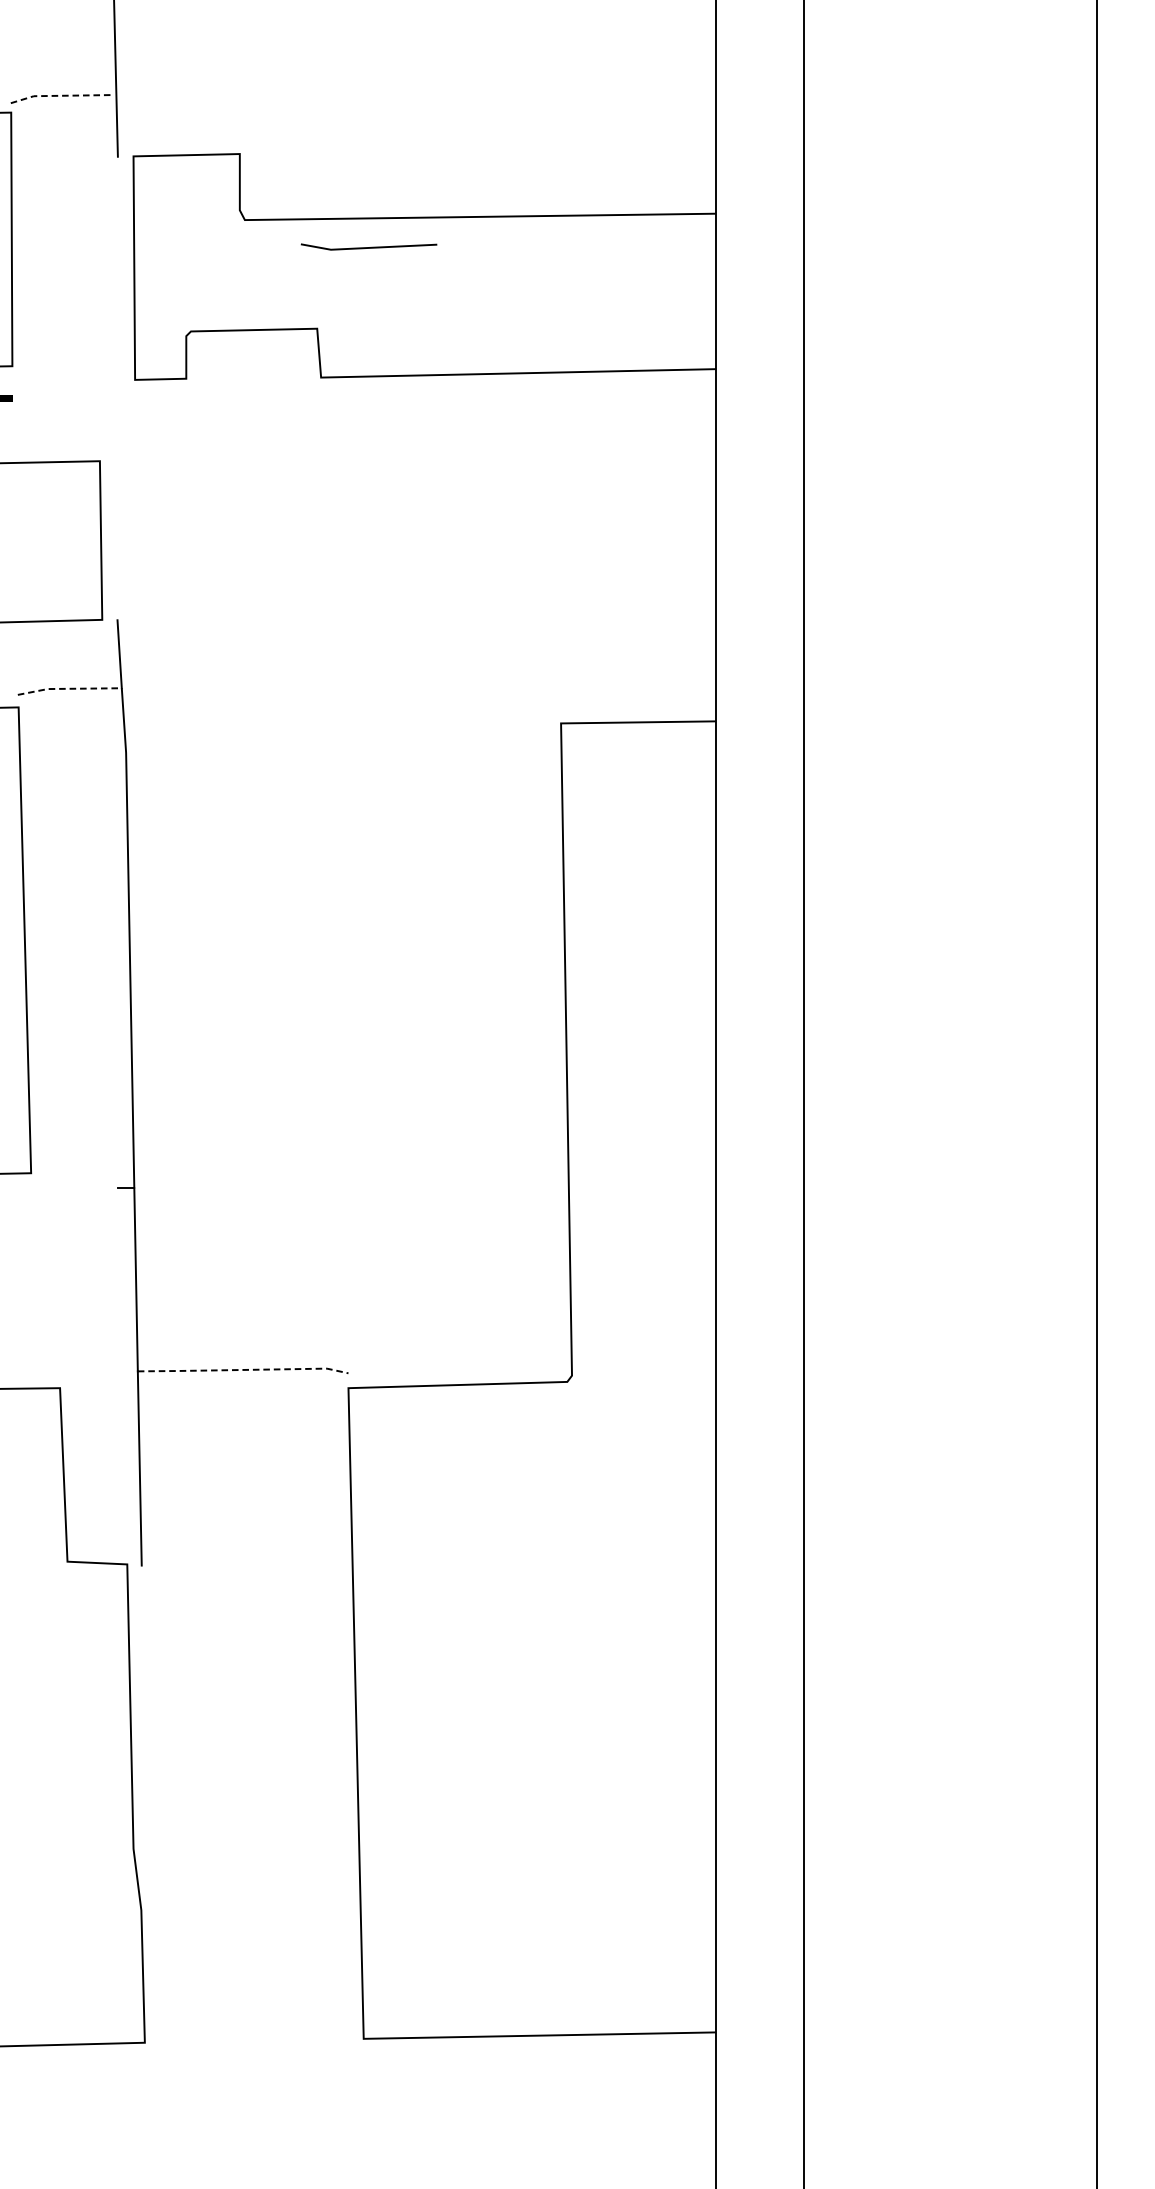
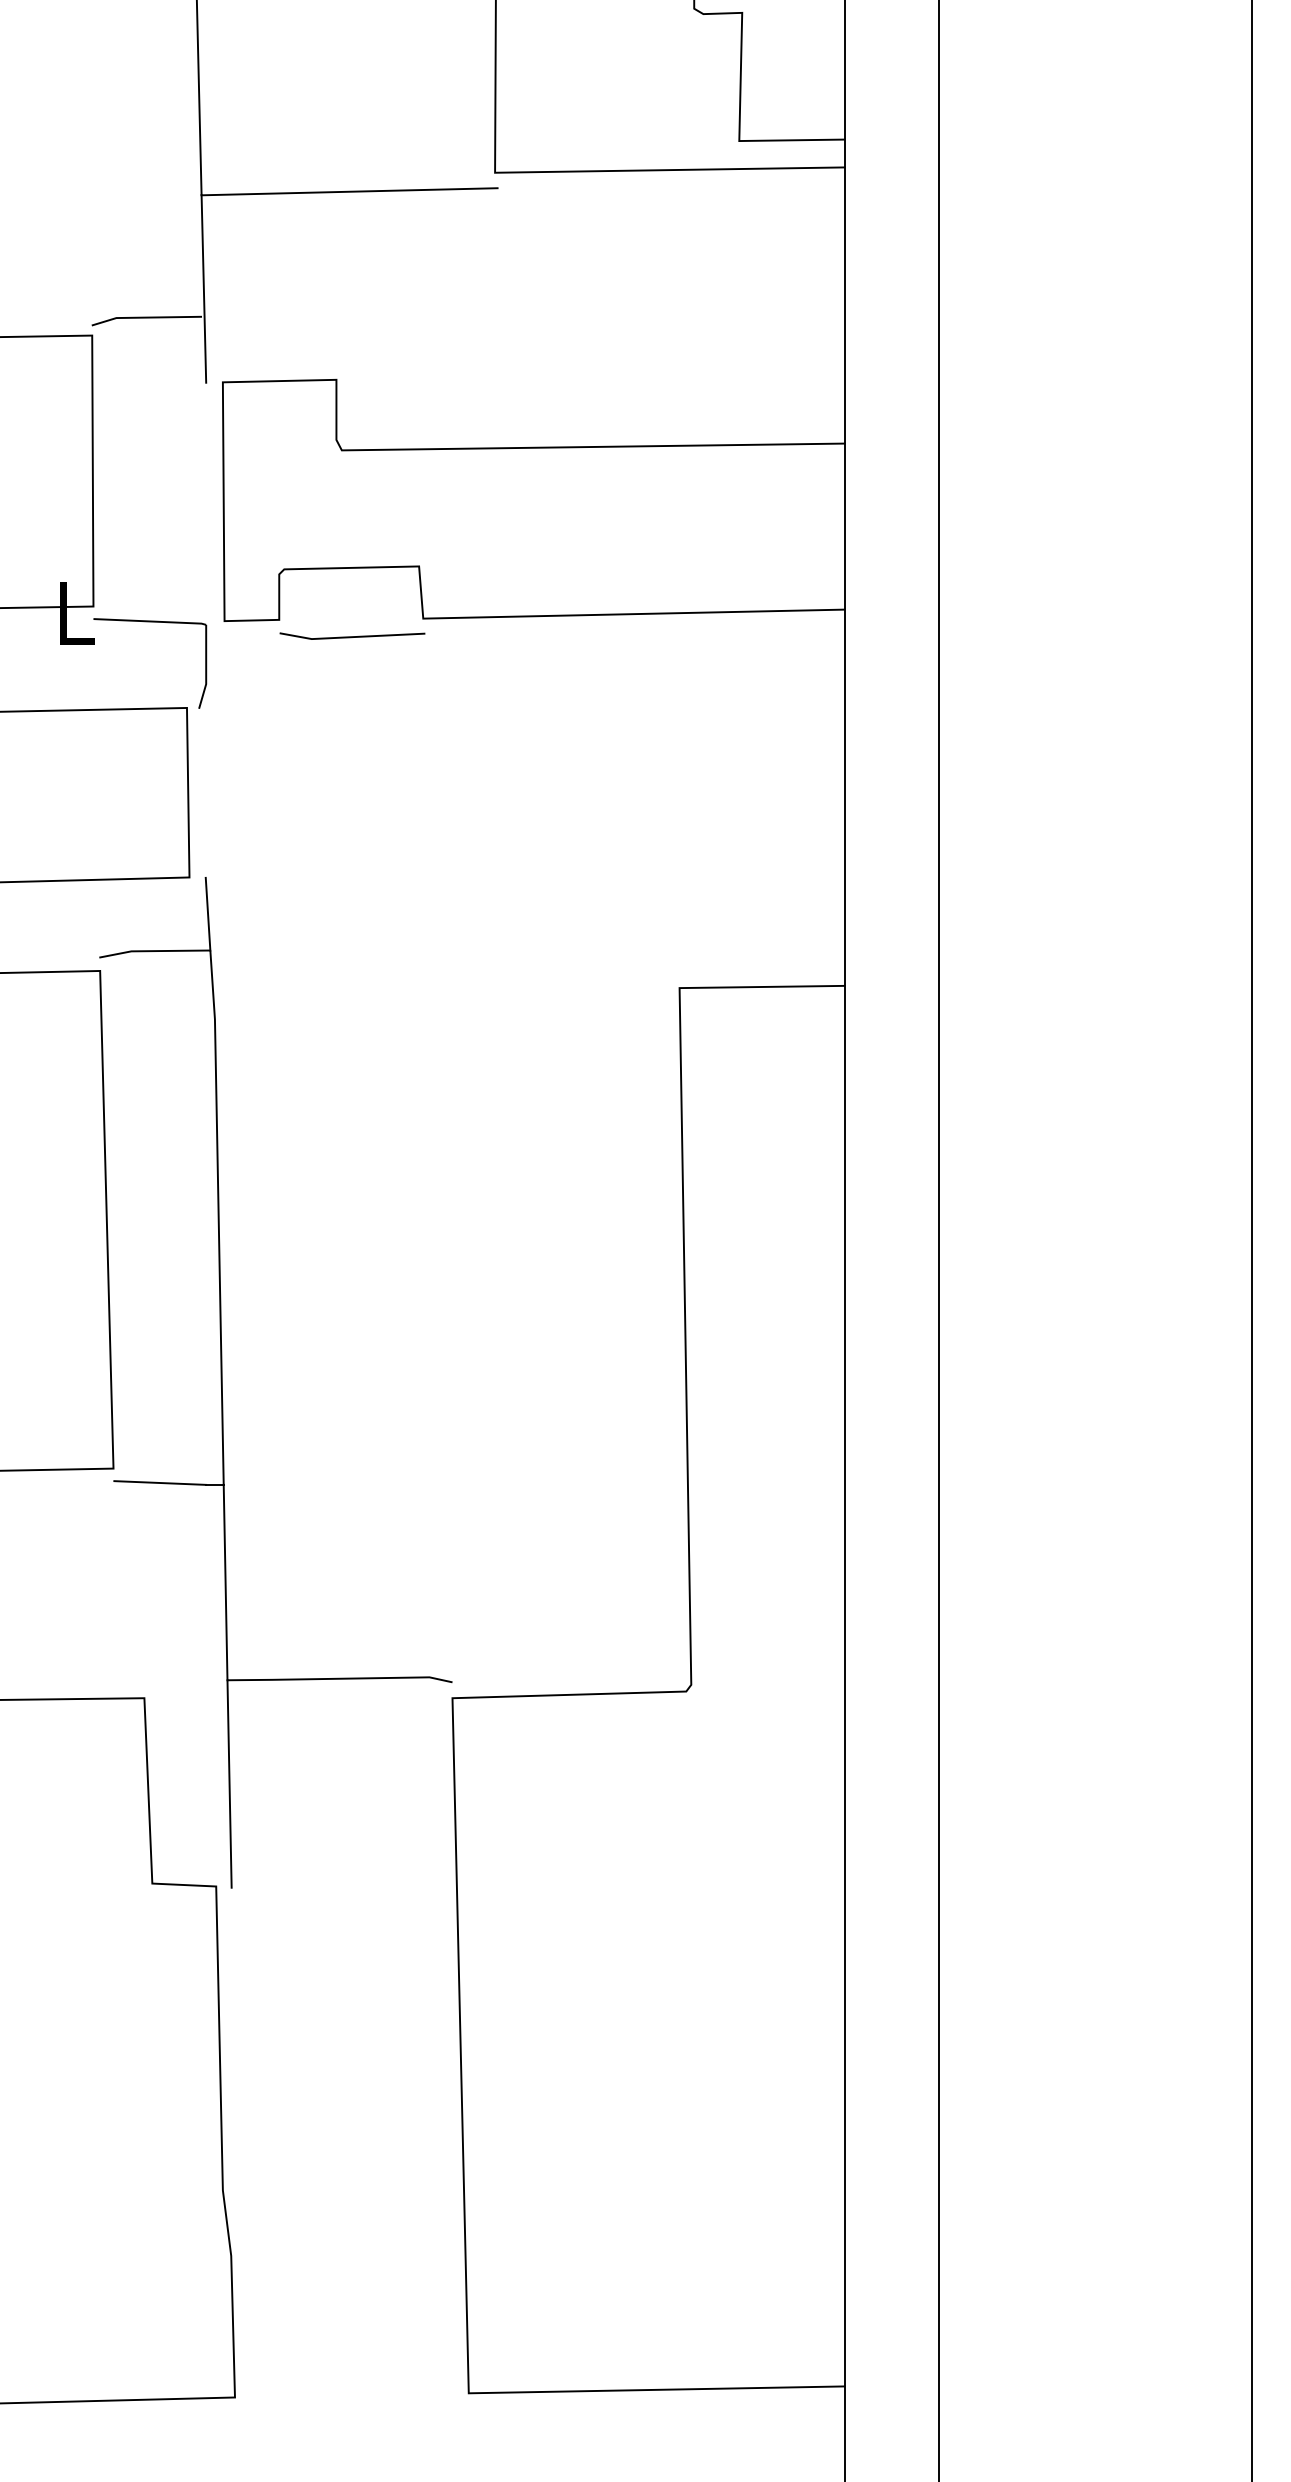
line: (62, 95) -> (146, 317), dashed -> solid
line: (369, 247) -> (352, 636), moved
part: (65, 381) -> (150, 622), added
line: (69, 689) -> (154, 951), dashed -> solid
line: (75, 1186) -> (160, 1482), added
line: (243, 1369) -> (340, 1678), dashed -> solid

